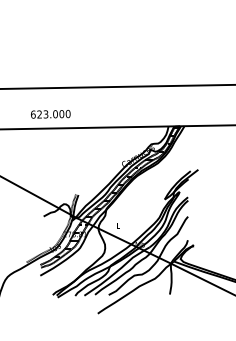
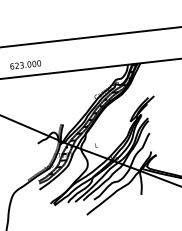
text: (50, 114) -> (25, 65), moved

